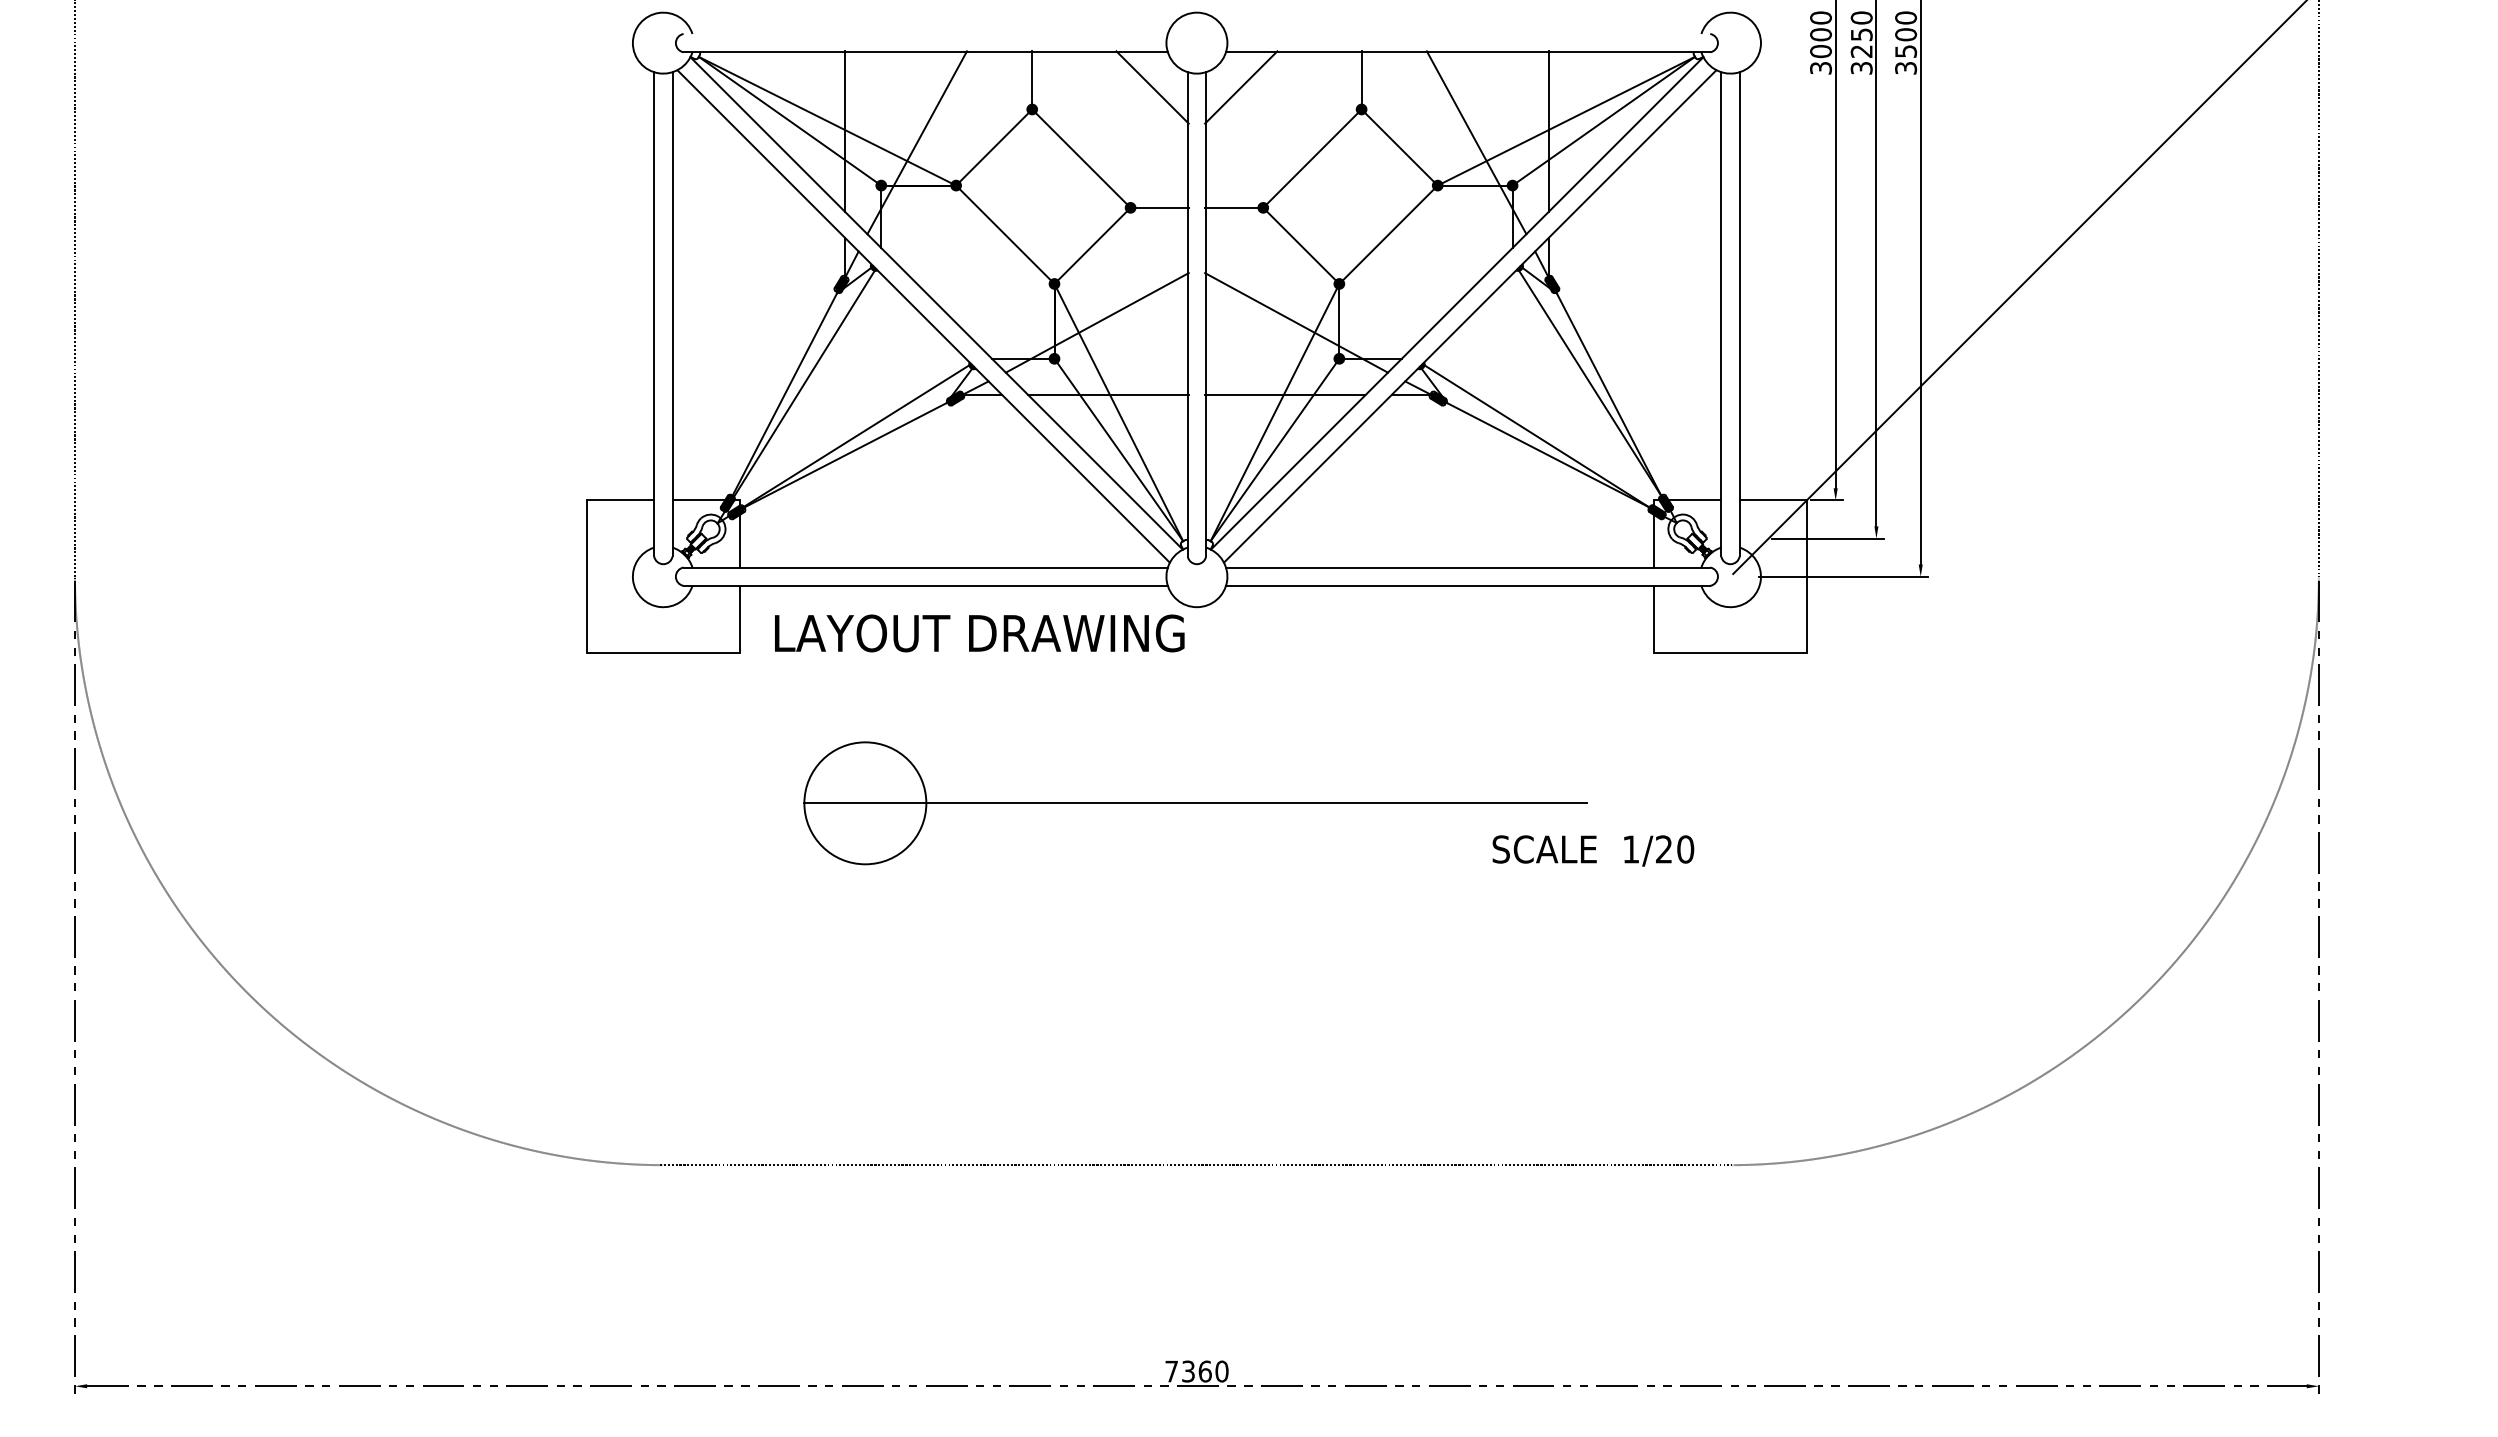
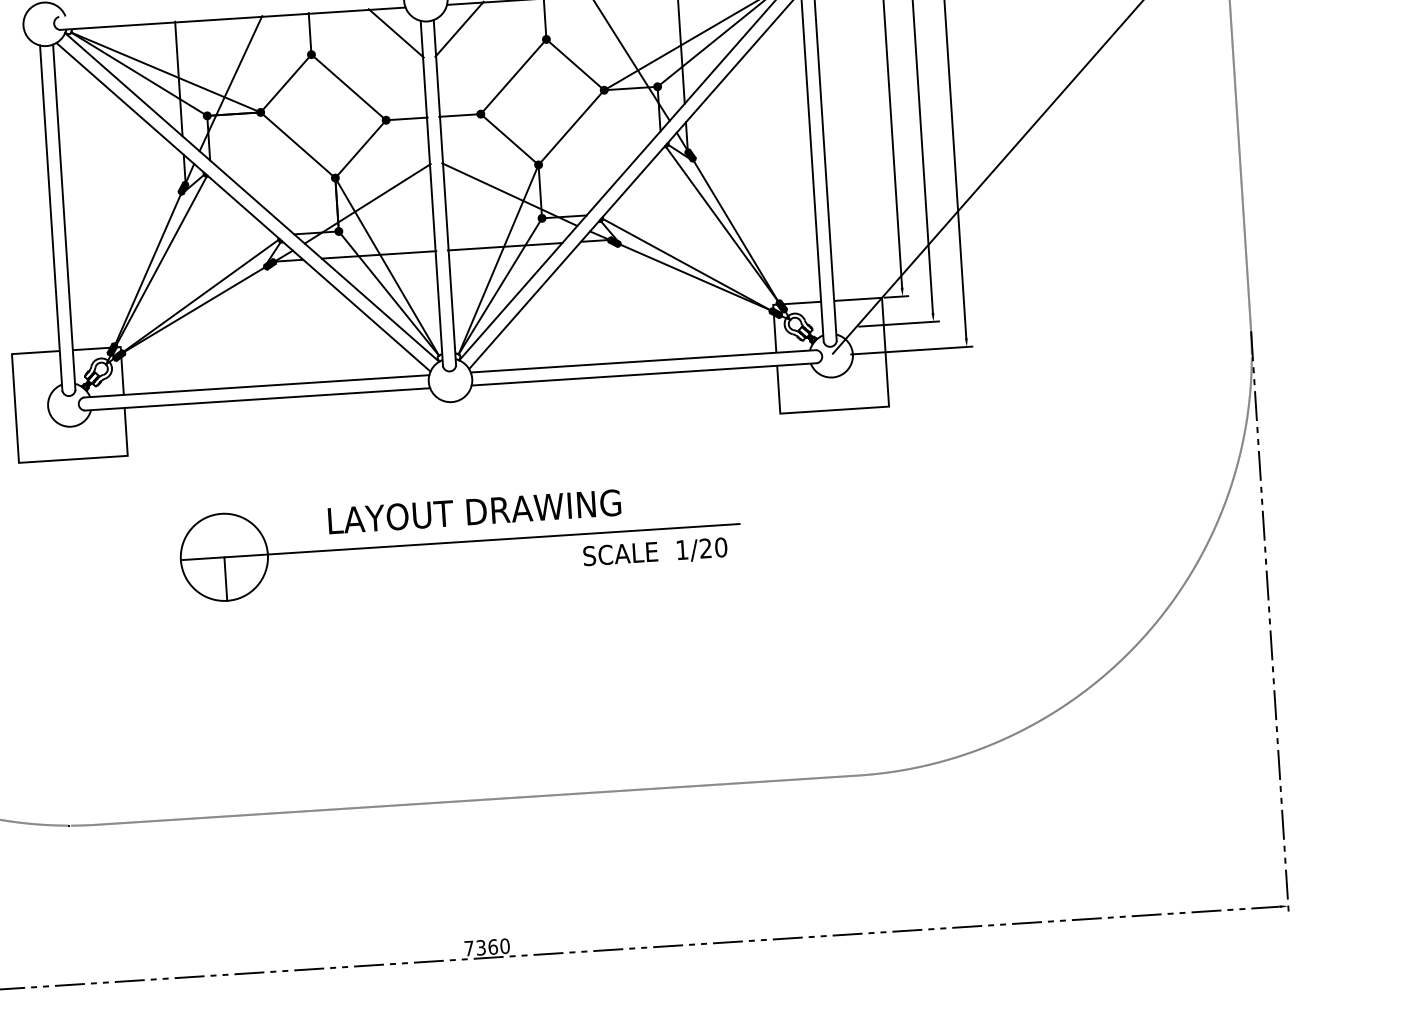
text: (979, 633) -> (474, 511), moved
line: (865, 833) -> (225, 578), added
text: (1593, 850) -> (655, 552), moved

